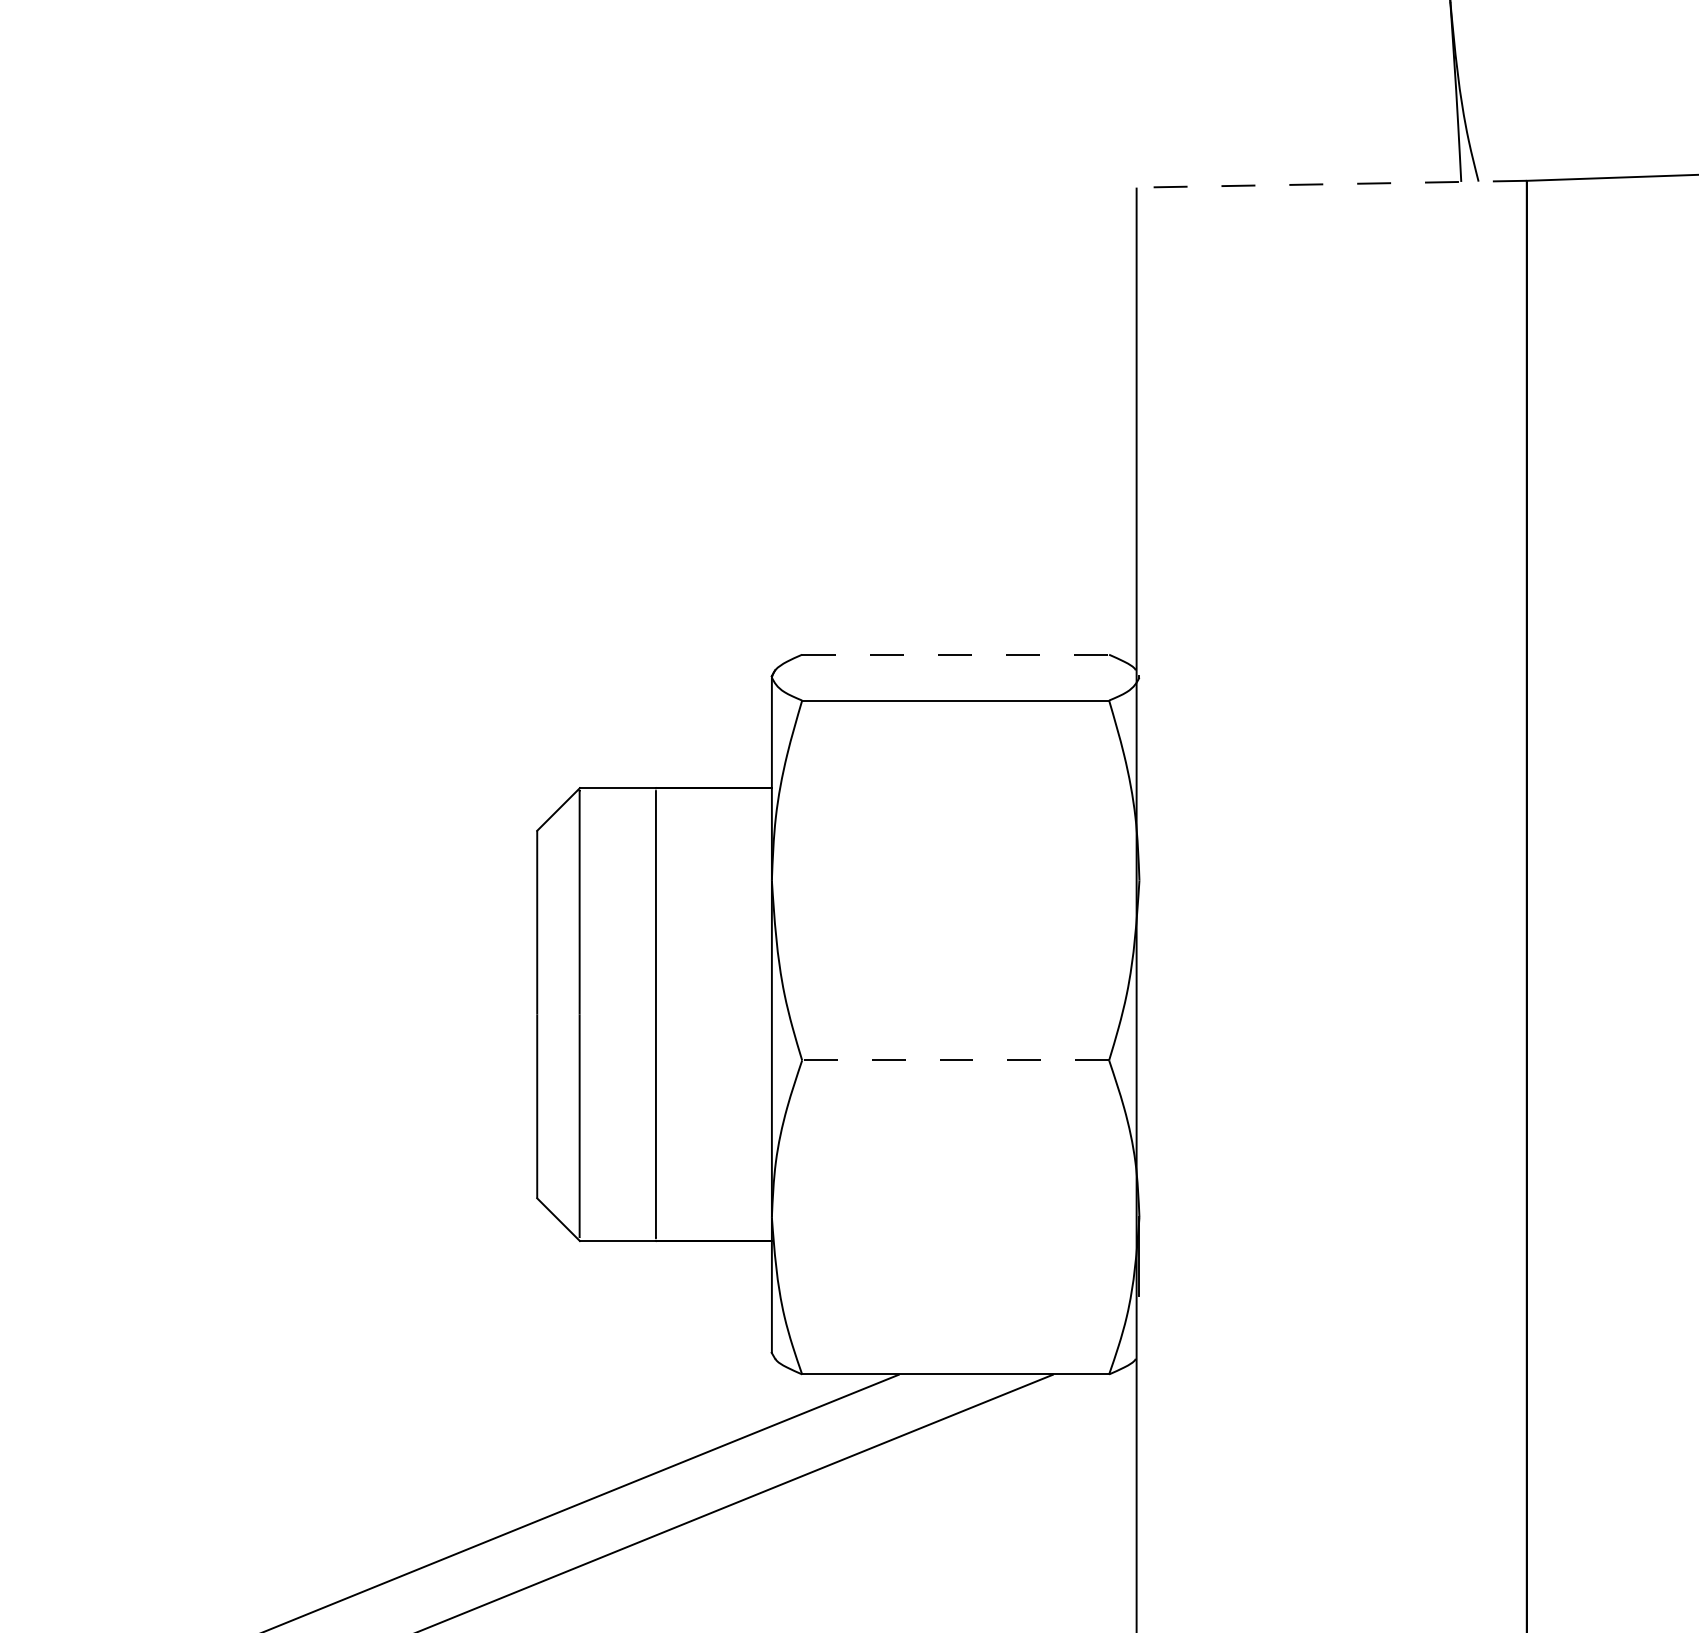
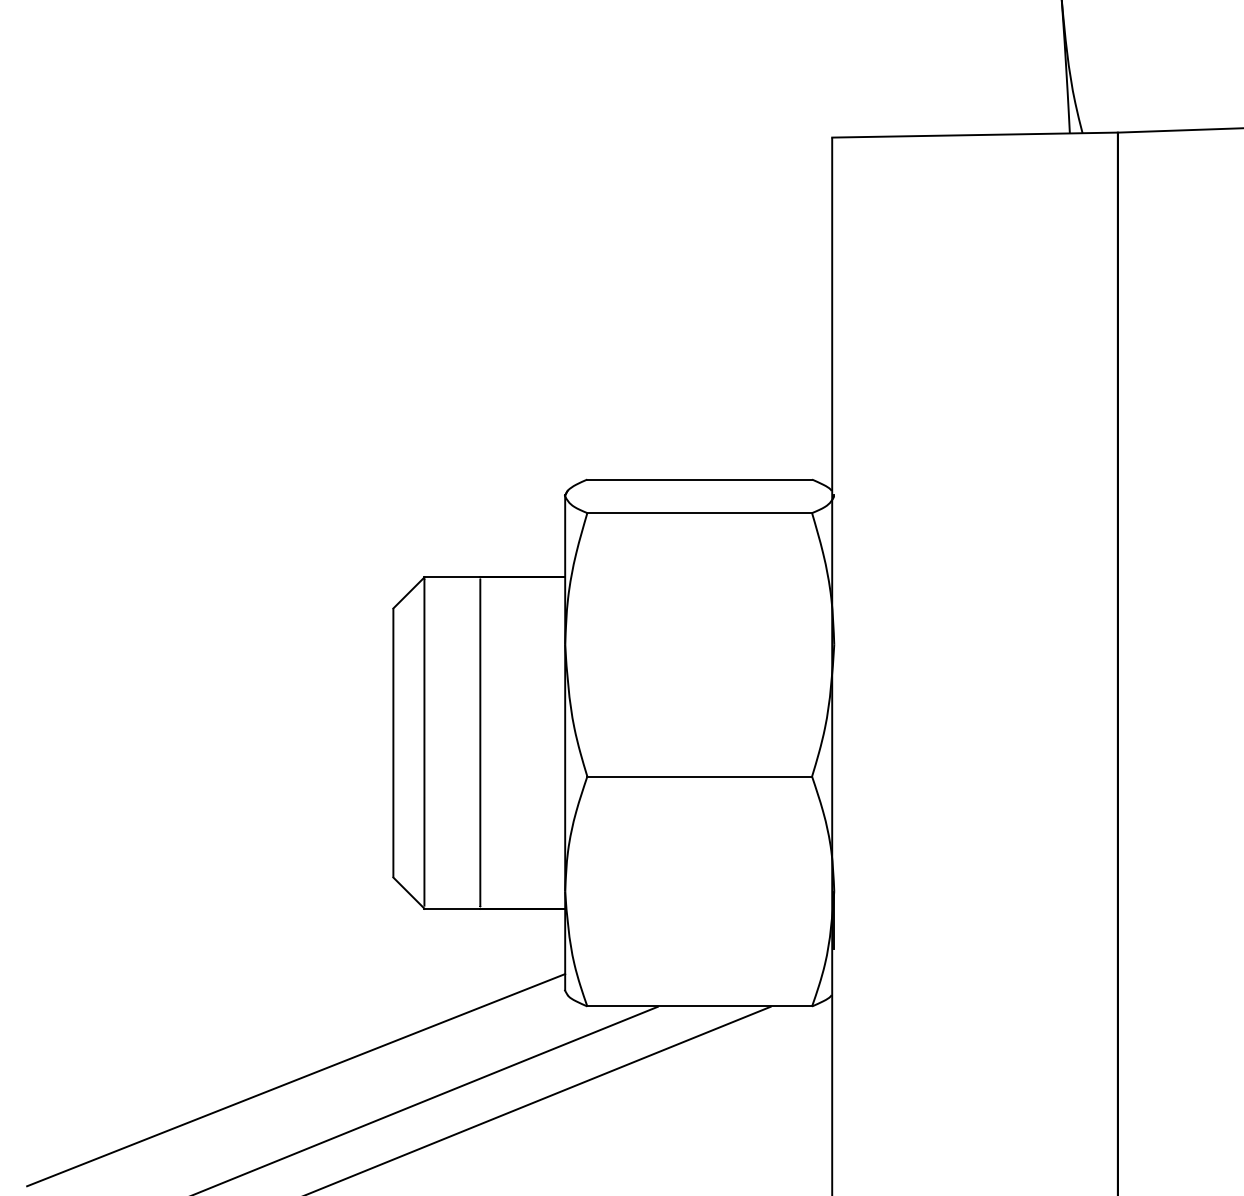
line: (1331, 184) -> (974, 135), dashed -> solid
line: (956, 654) -> (700, 479), dashed -> solid
line: (955, 1060) -> (699, 776), dashed -> solid
line: (403, 1475) -> (295, 1080), added

